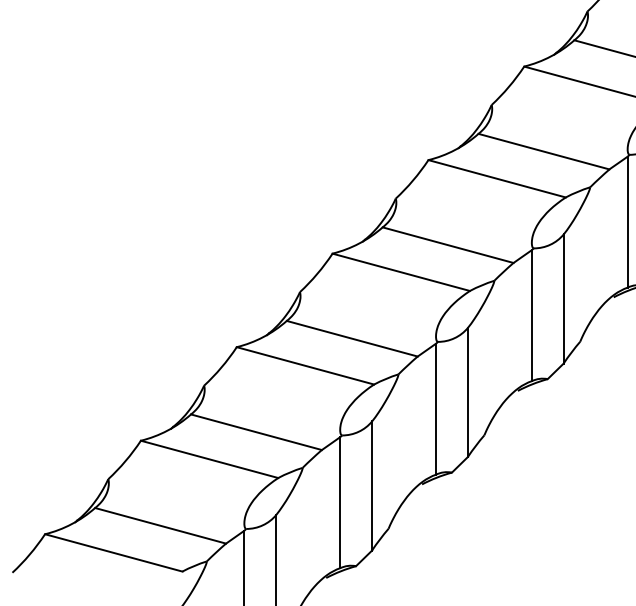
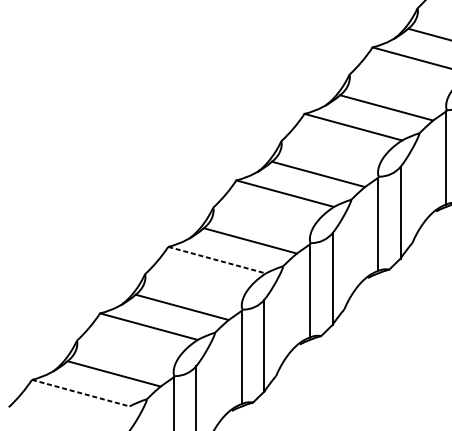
line: (305, 365) -> (217, 259), solid -> dashed
line: (114, 553) -> (81, 393), solid -> dashed

